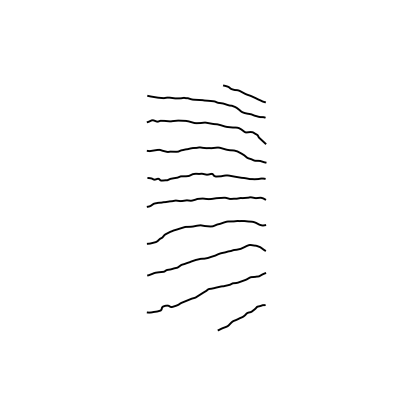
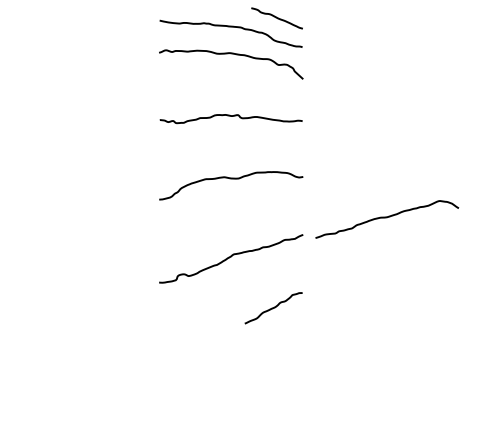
curve: (206, 149) -> (231, 85), removed
curve: (206, 199) -> (231, 146), removed
curve: (206, 259) -> (387, 218), moved
curve: (241, 317) -> (273, 308), moved

